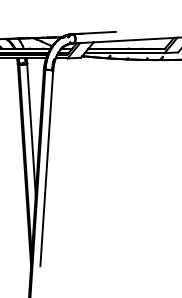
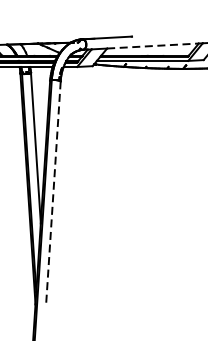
line: (134, 40) -> (153, 46), solid -> dashed
line: (46, 168) -> (53, 192), solid -> dashed

